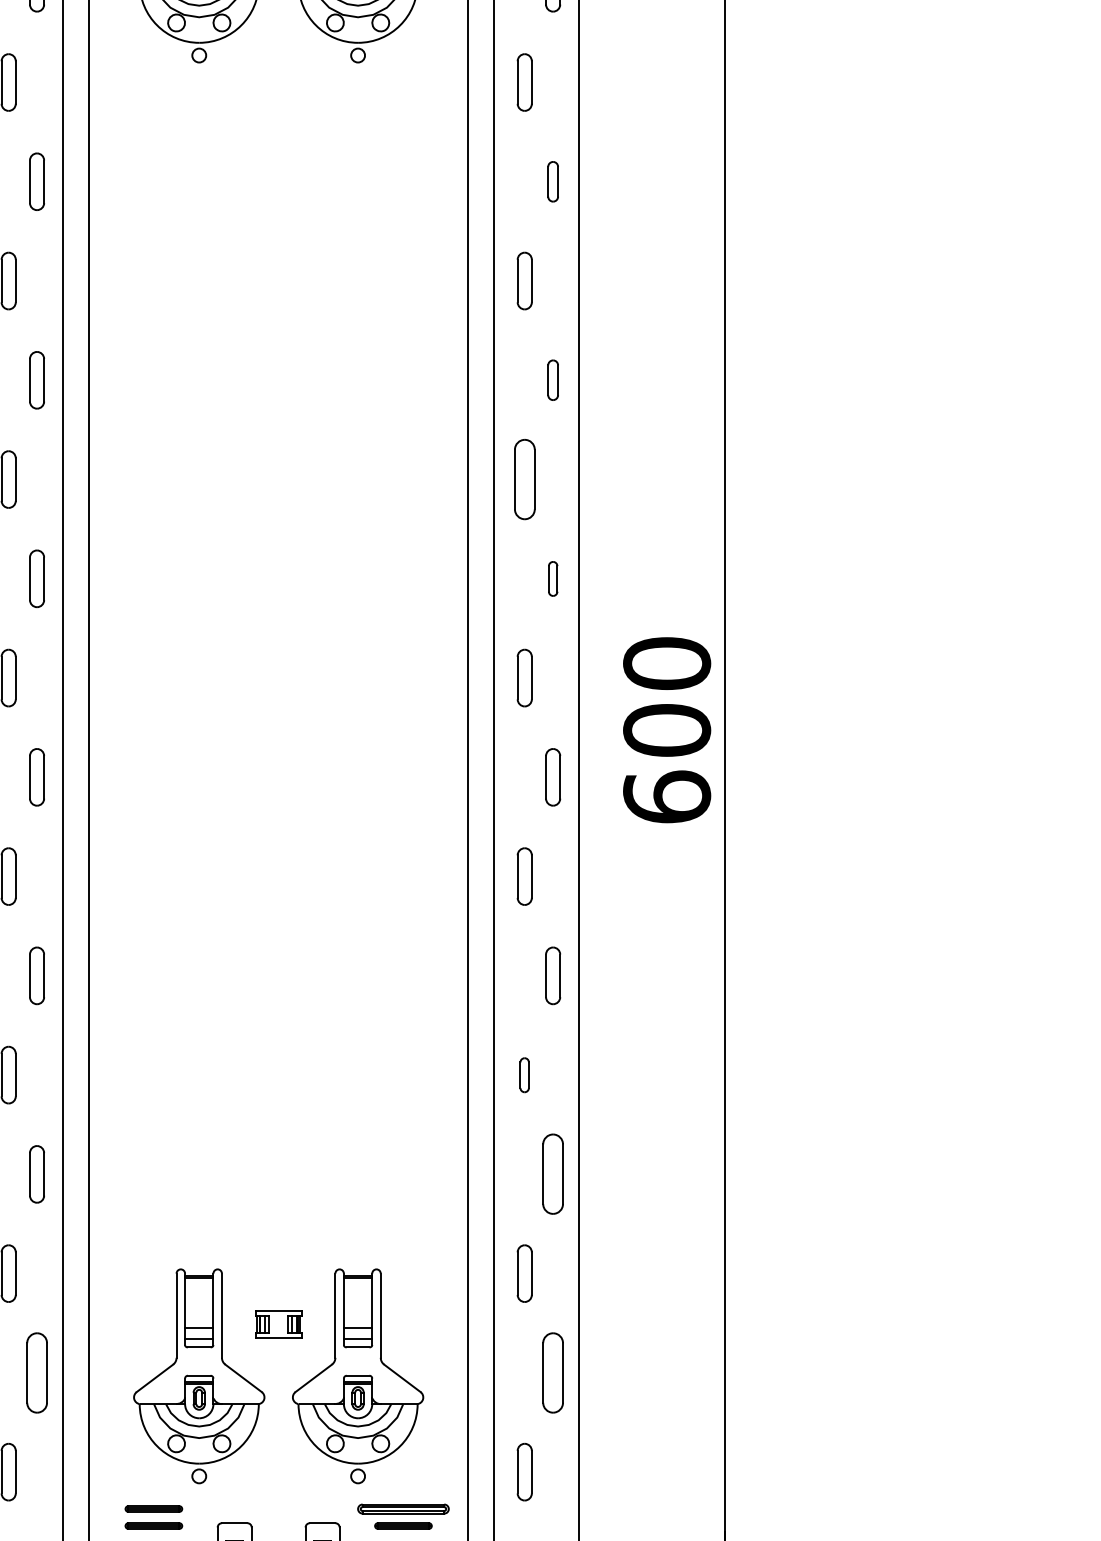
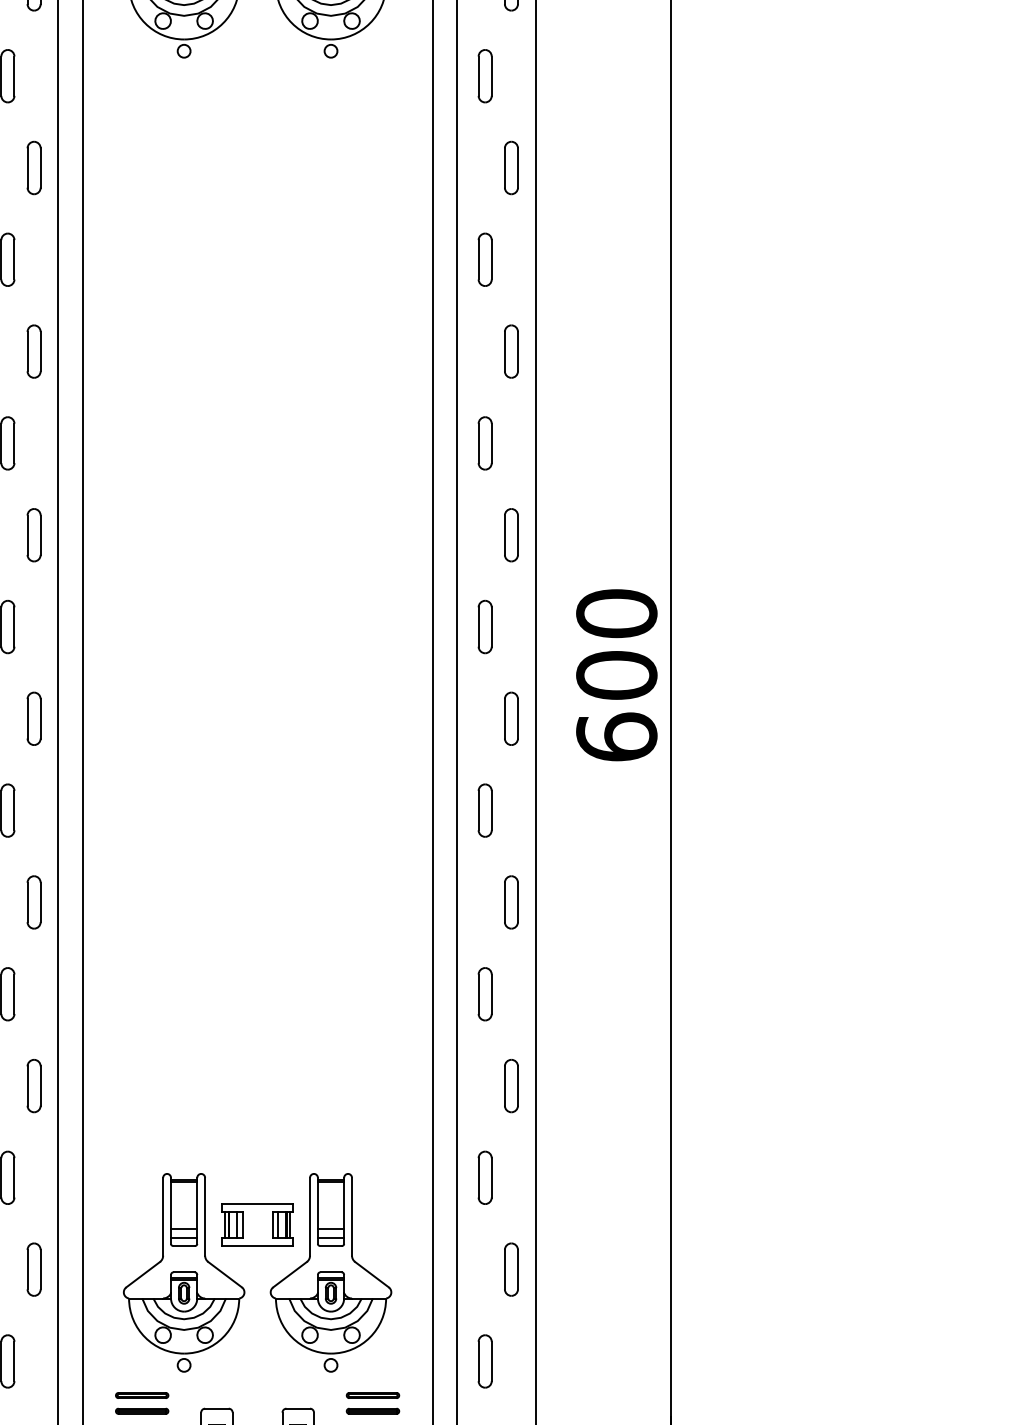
part: (553, 181) -> (511, 167), size x1.43
part: (553, 380) -> (511, 351), size x1.43
part: (524, 479) -> (484, 443), size x0.71
part: (553, 579) -> (511, 535), size x1.67
part: (524, 1075) -> (484, 994), size x1.67
part: (553, 1174) -> (511, 1086), size x0.71
part: (278, 1324) -> (257, 1224), size x1.67
part: (36, 1372) -> (33, 1269), size x0.71
part: (553, 1372) -> (511, 1269), size x0.71
part: (402, 1508) -> (372, 1395), size x0.62

